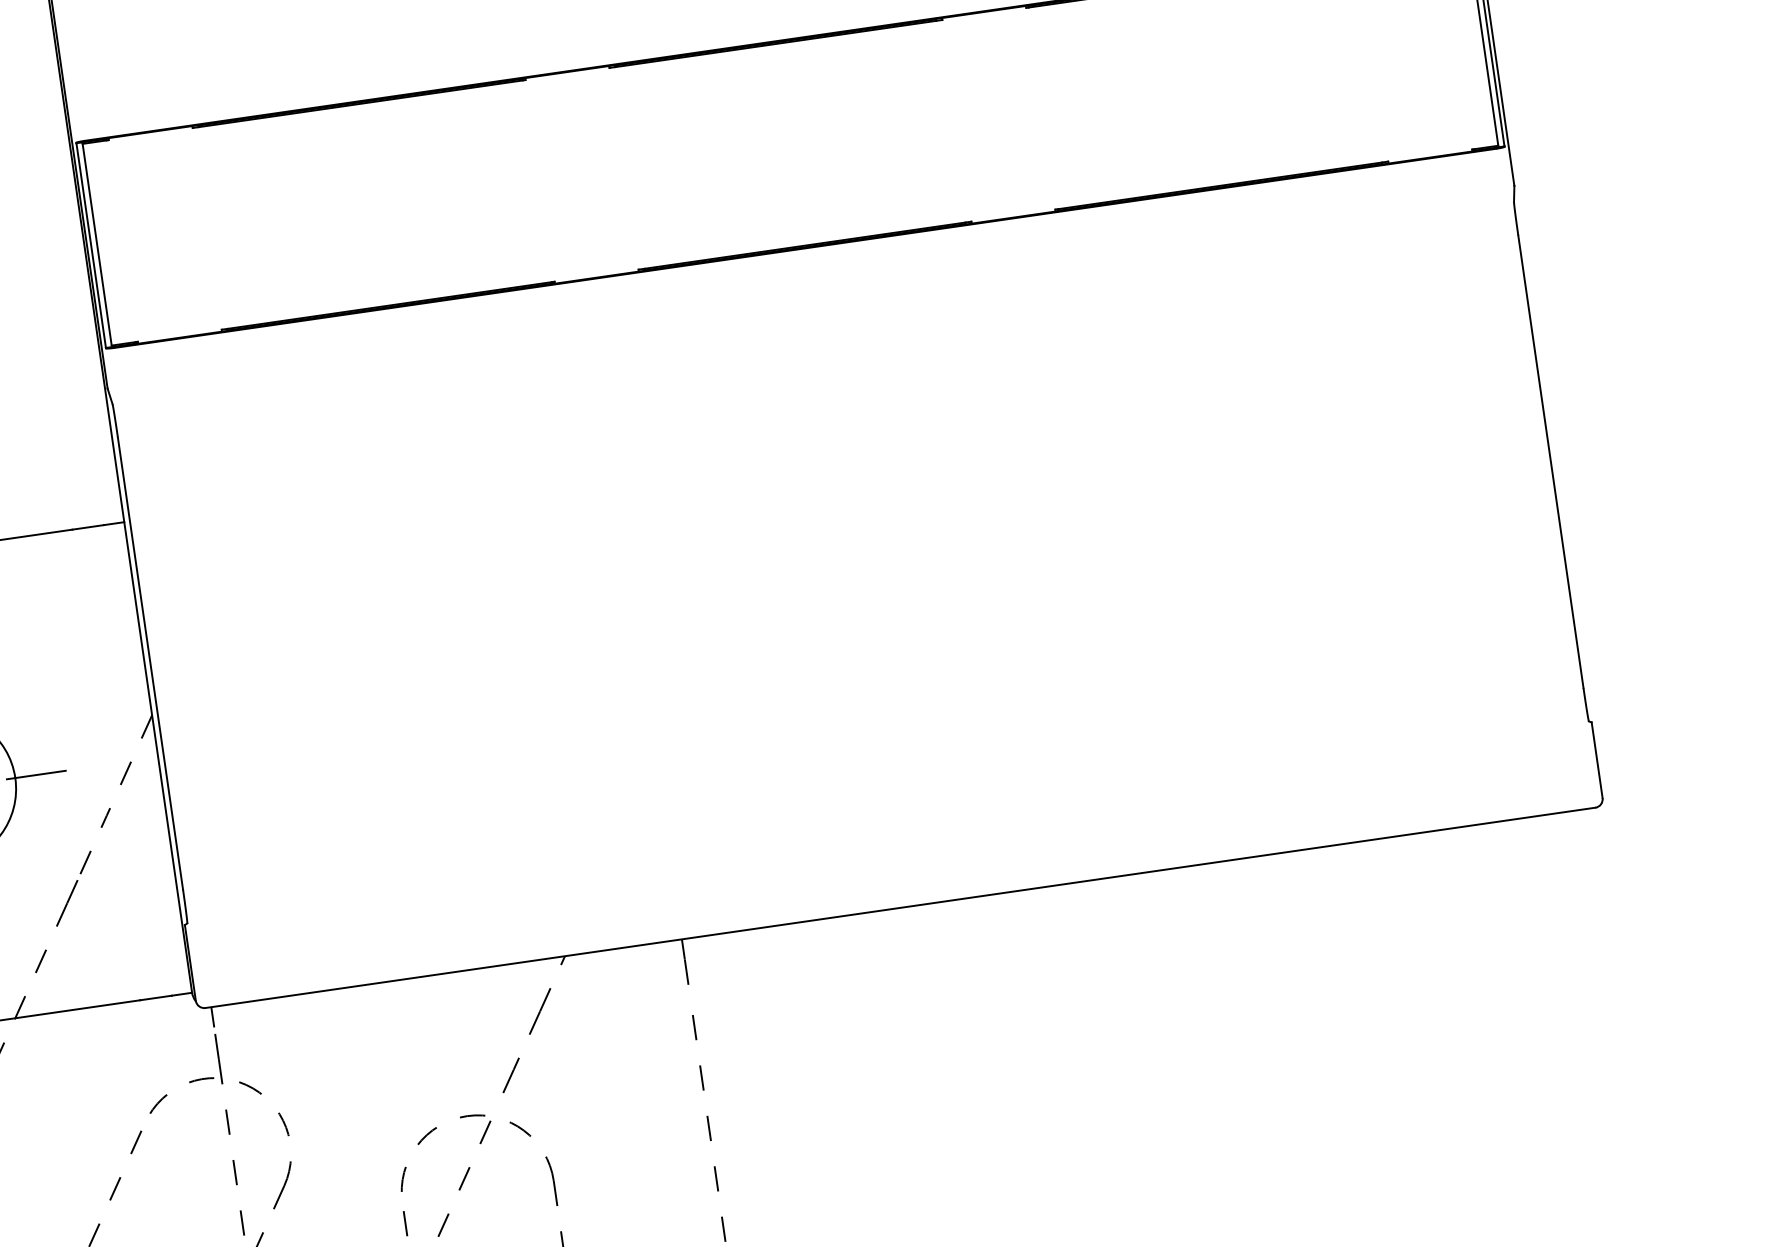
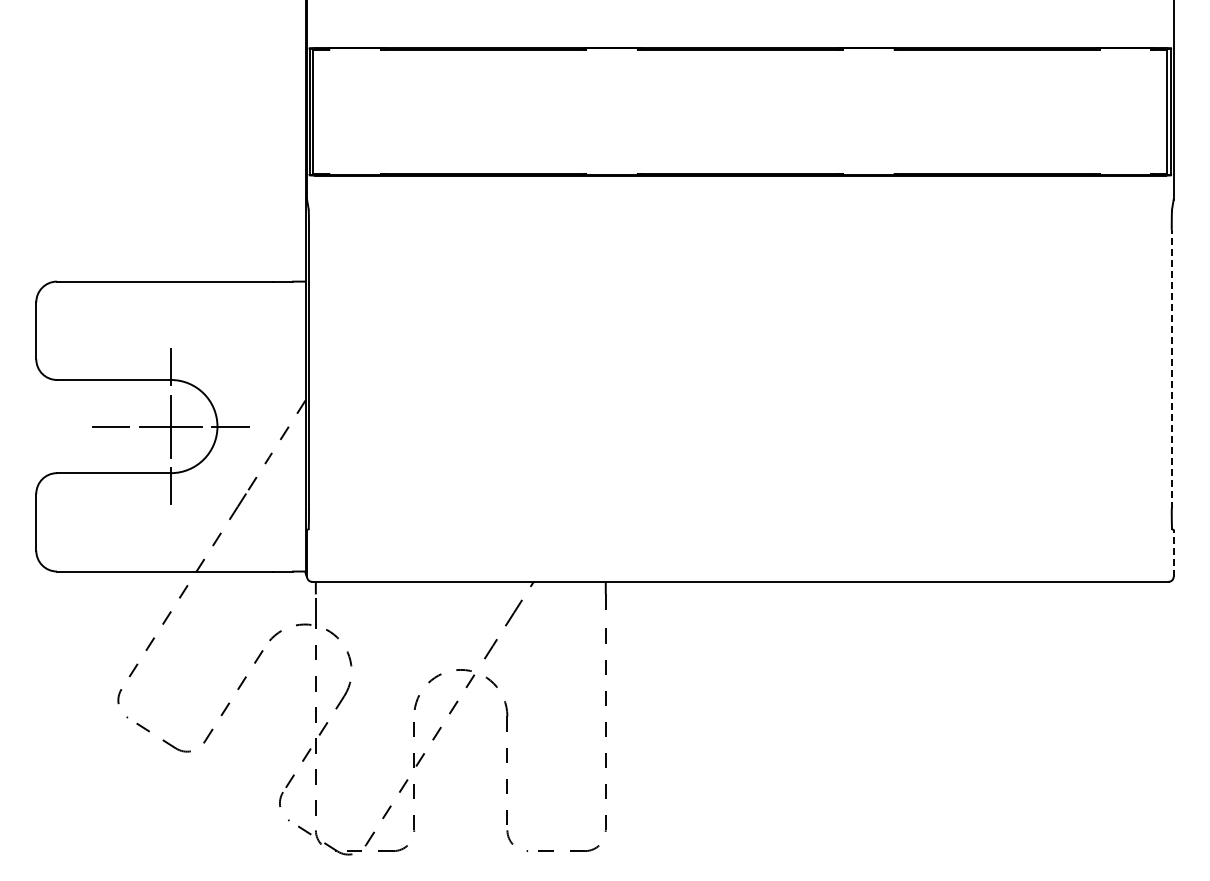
line: (1550, 460) -> (1171, 368), solid -> dashed
line: (1596, 758) -> (1173, 552), solid -> dashed

